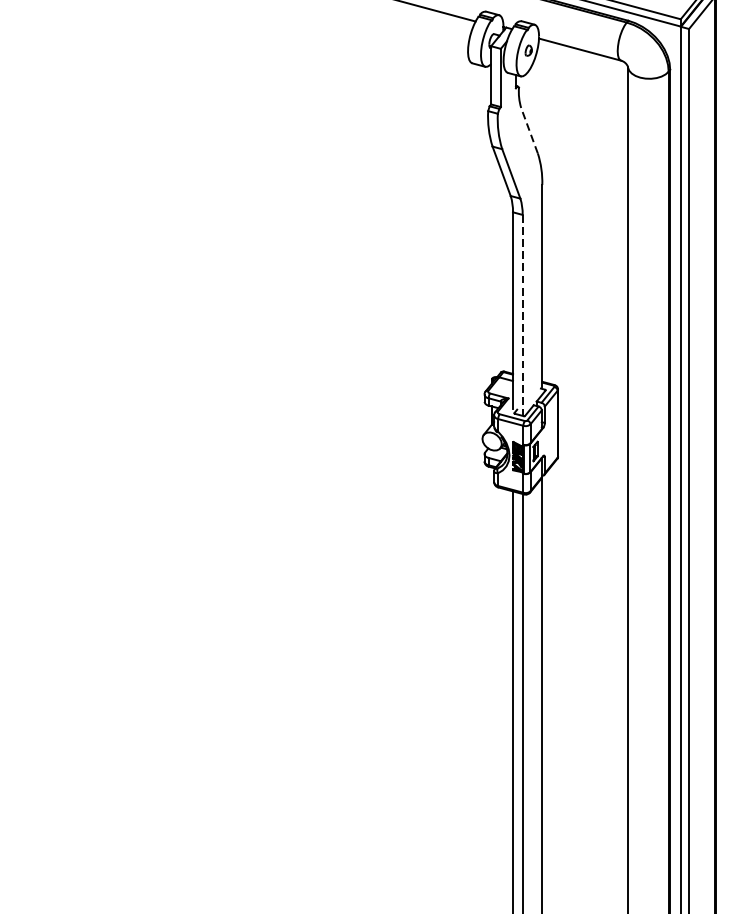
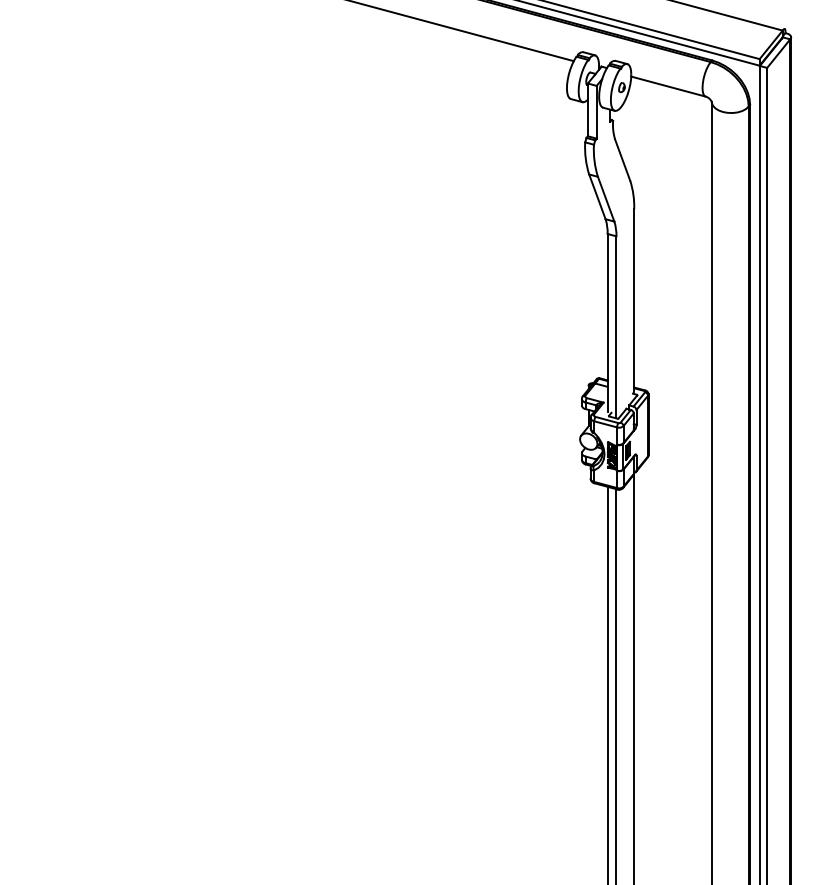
line: (529, 131) -> (622, 160), dashed -> solid
line: (522, 315) -> (616, 327), dashed -> solid

